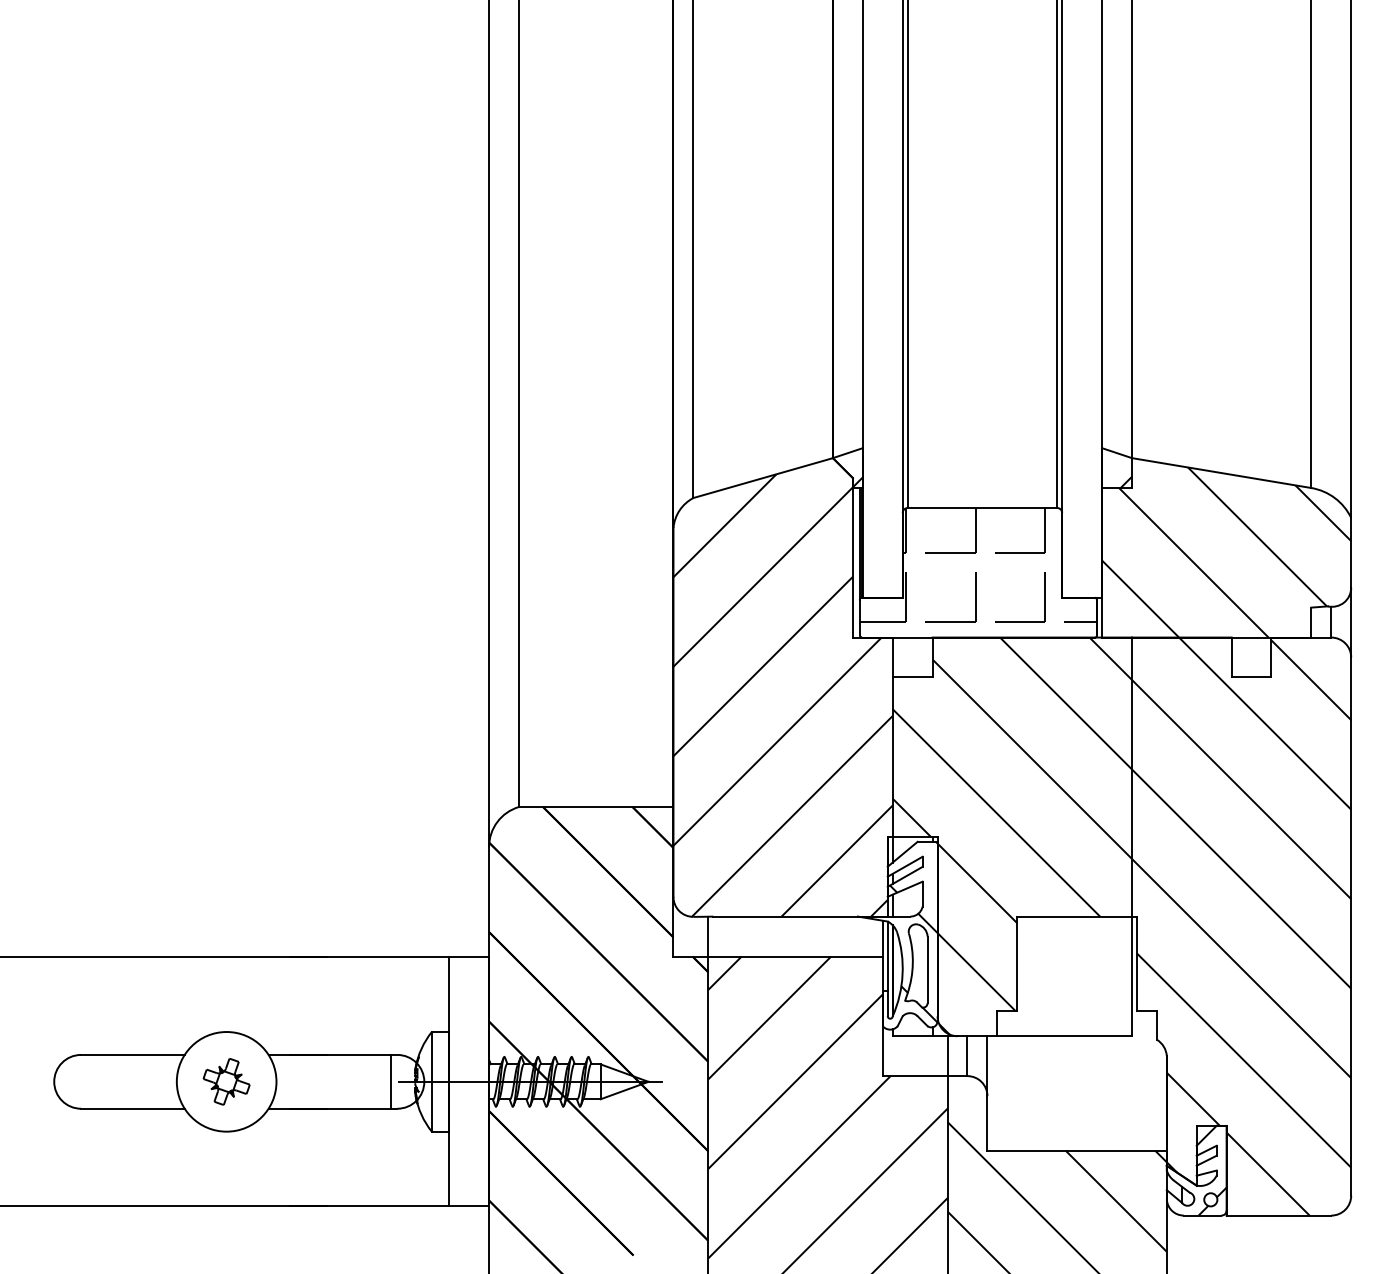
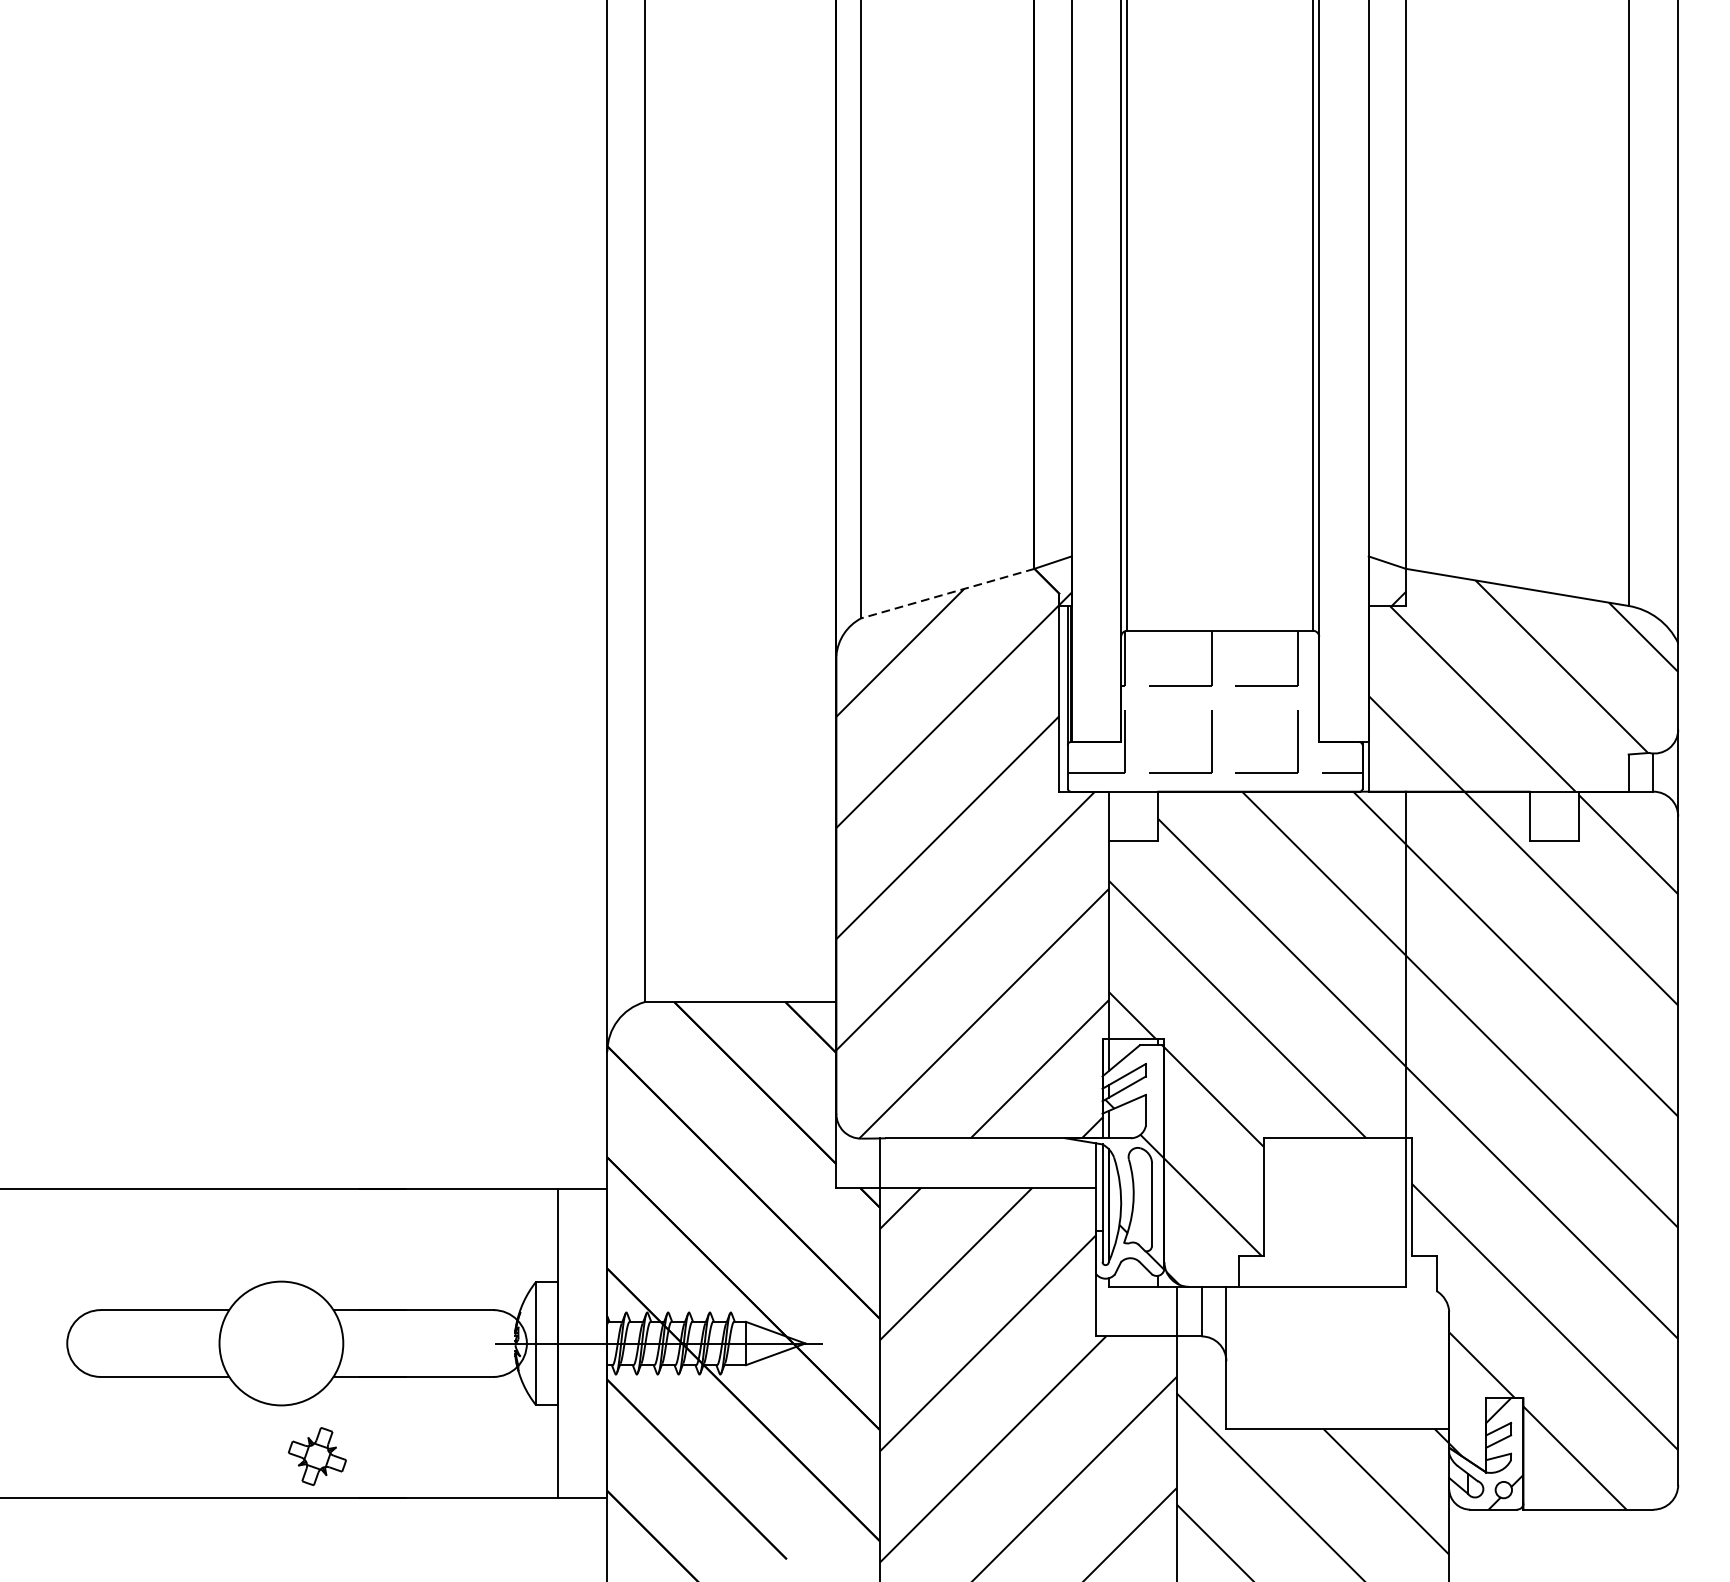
line: (763, 478) -> (948, 594), solid -> dashed
part: (226, 1081) -> (317, 1456), moved
line: (391, 1081) -> (486, 1343), removed

